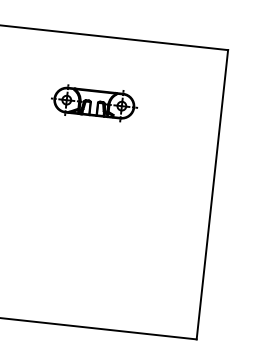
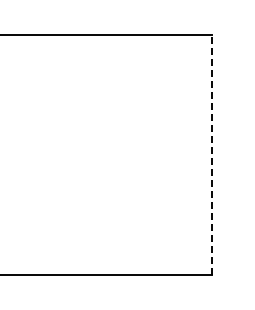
part: (94, 103) -> (106, 90), removed
line: (212, 194) -> (211, 154), solid -> dashed

